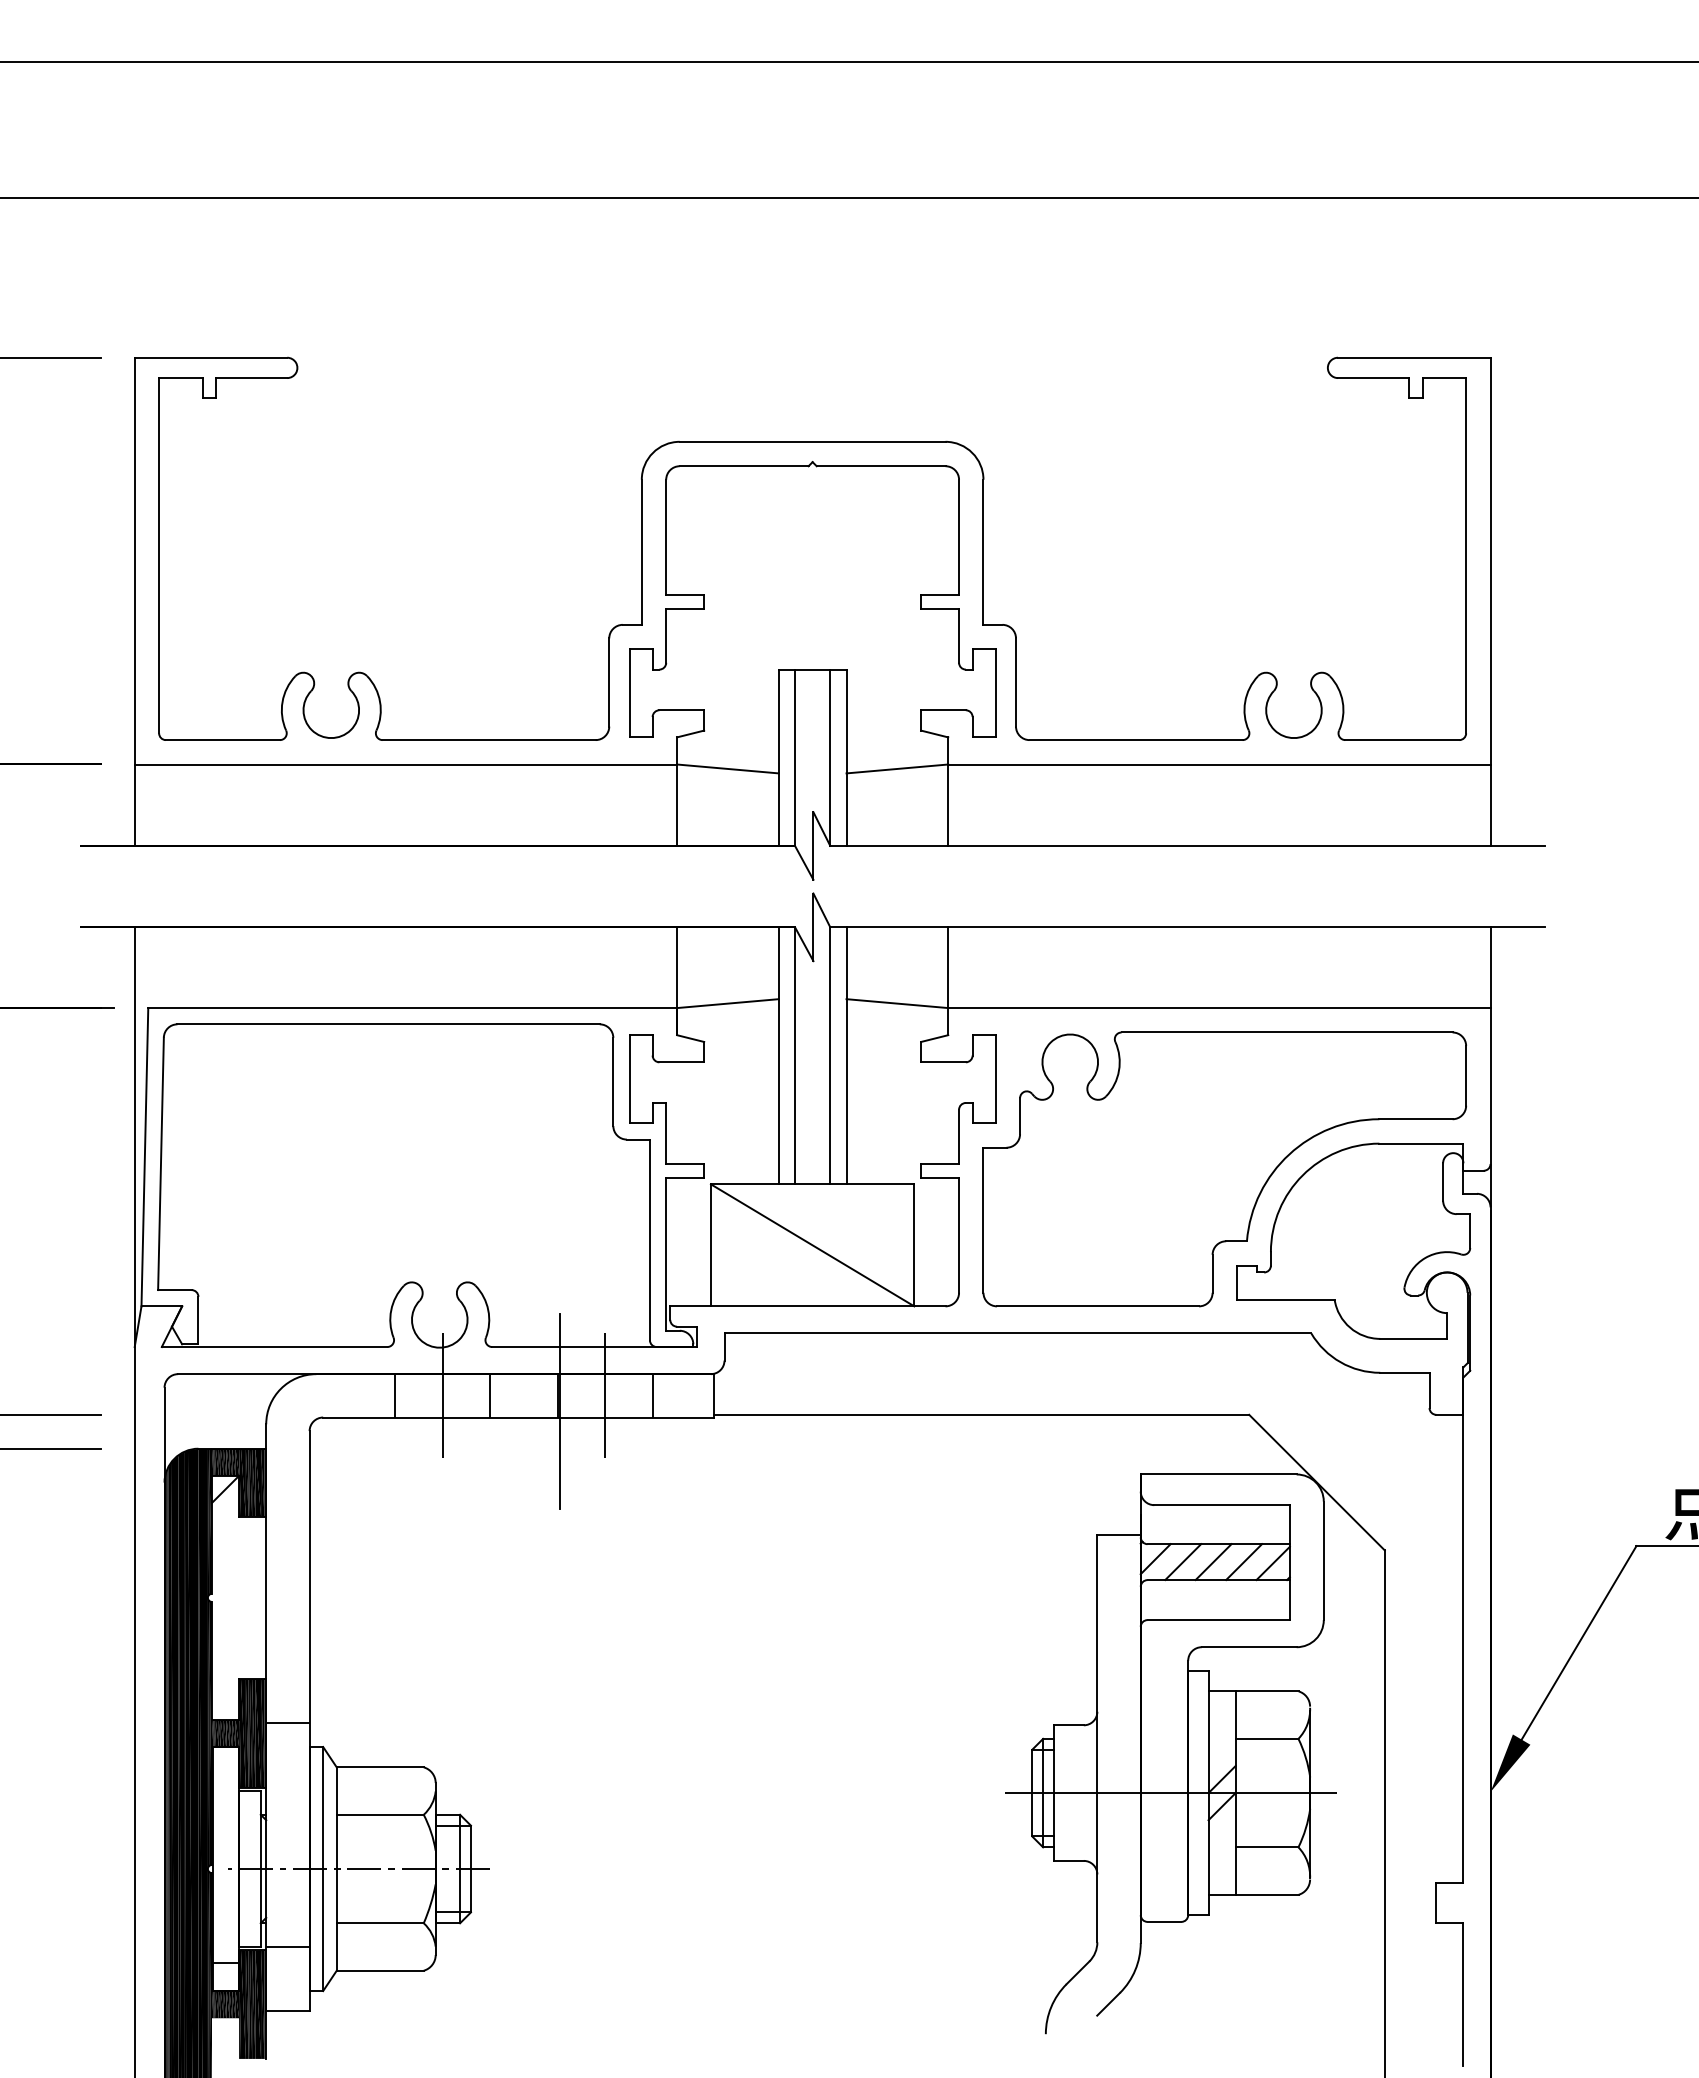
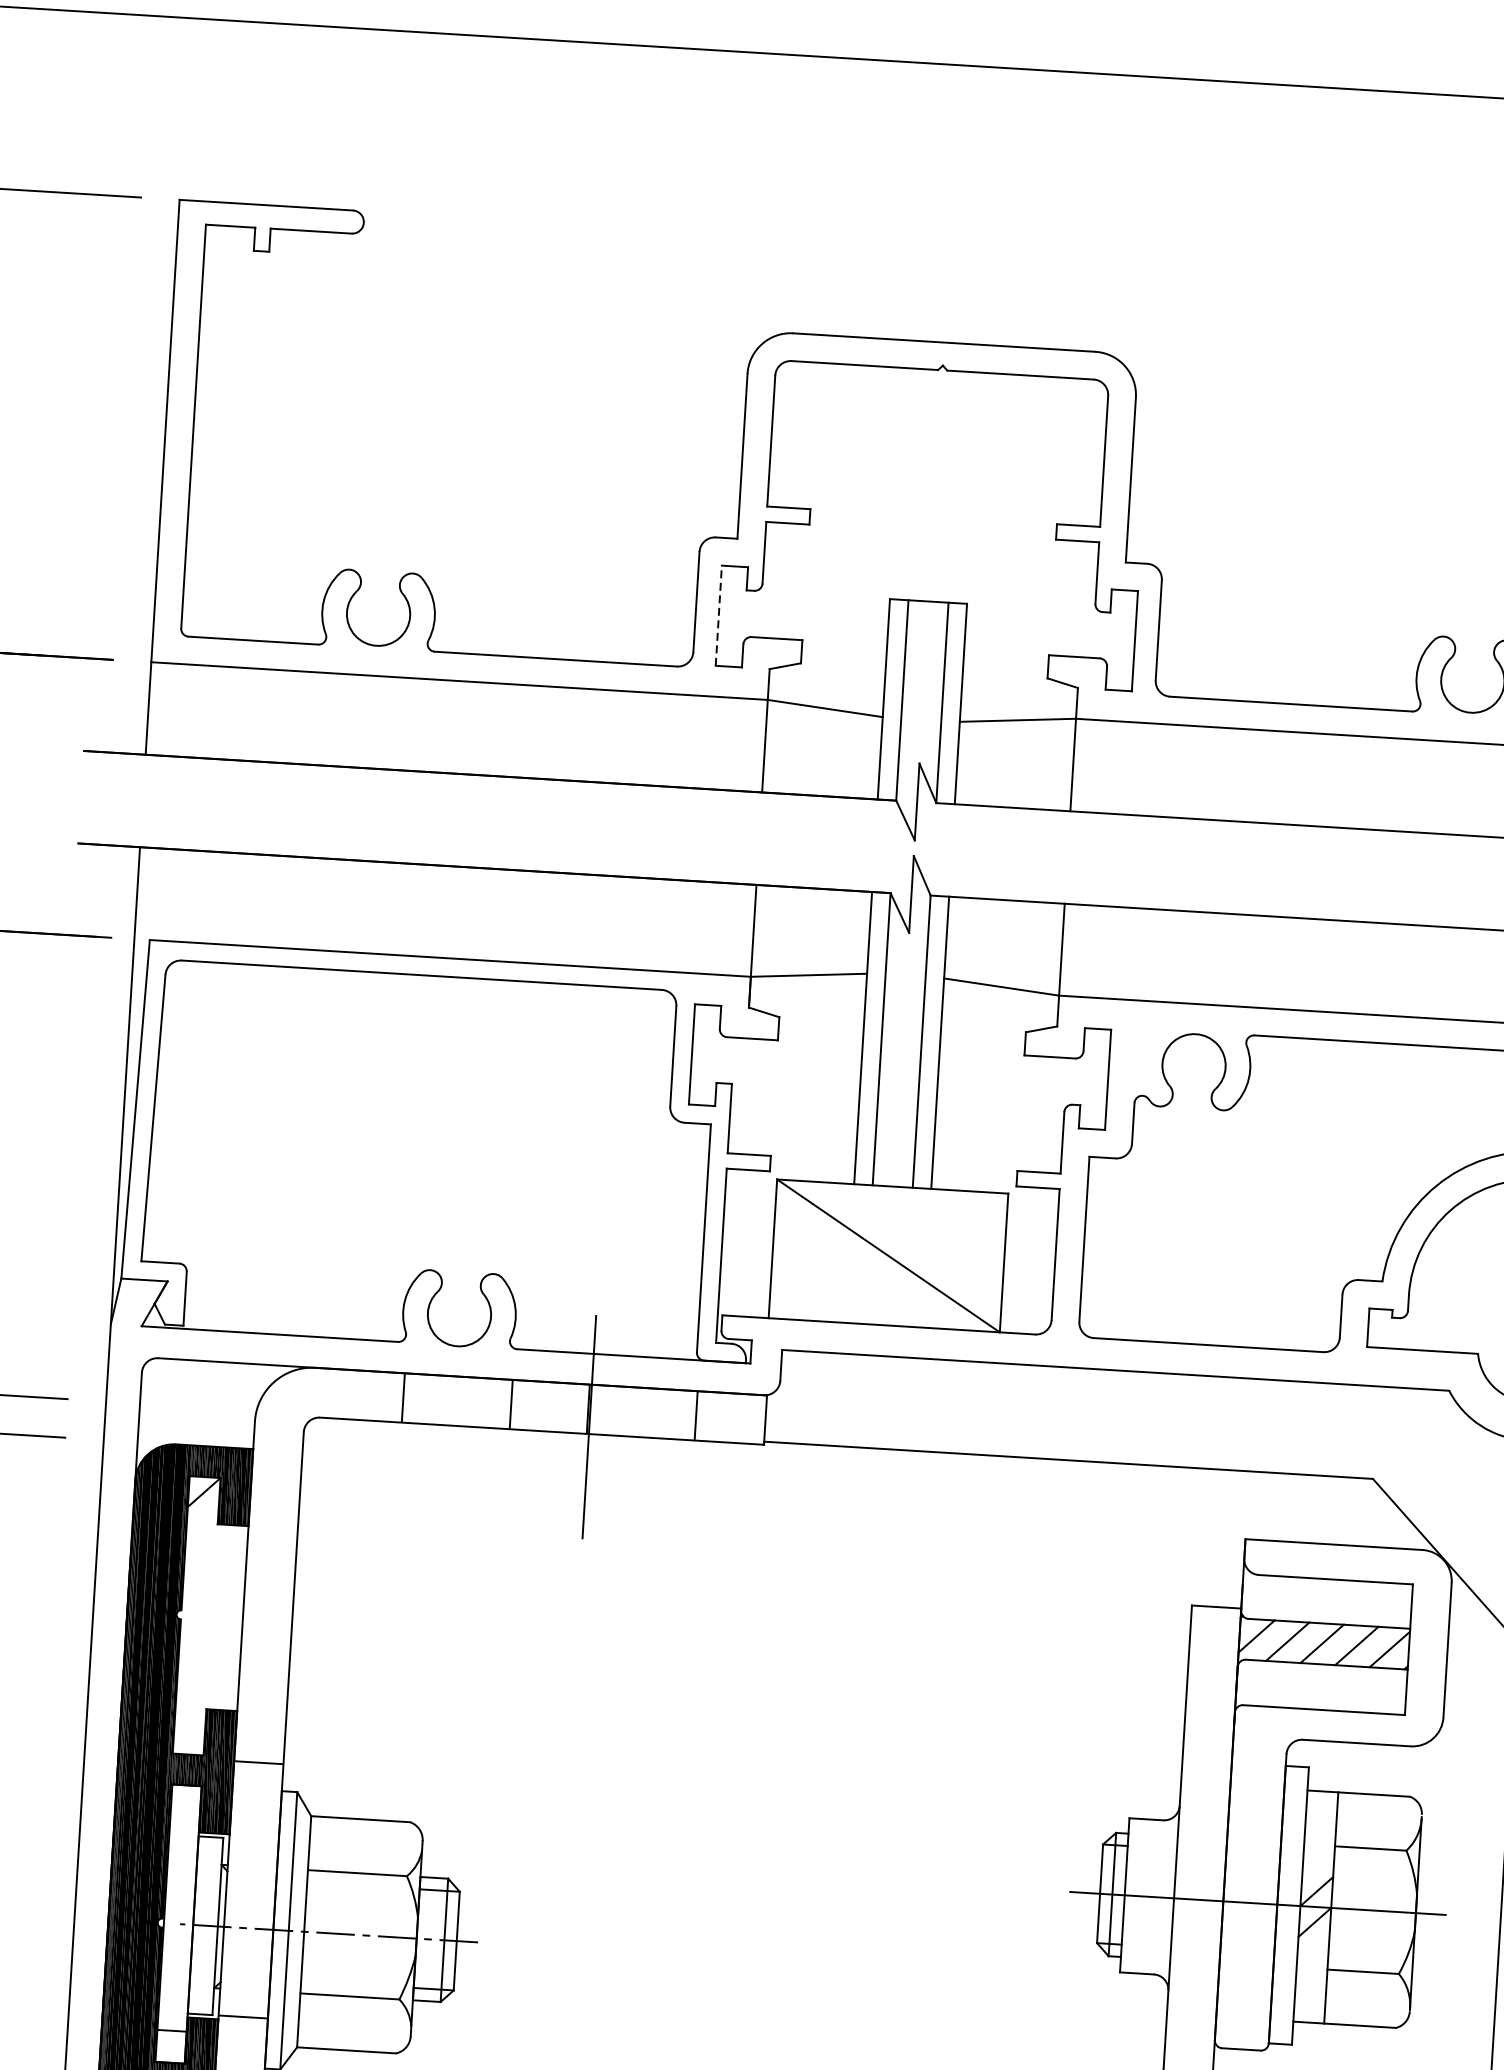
line: (629, 692) -> (718, 614), solid -> dashed
line: (442, 1395) -> (457, 1400), removed
line: (605, 1395) -> (642, 1412), removed

